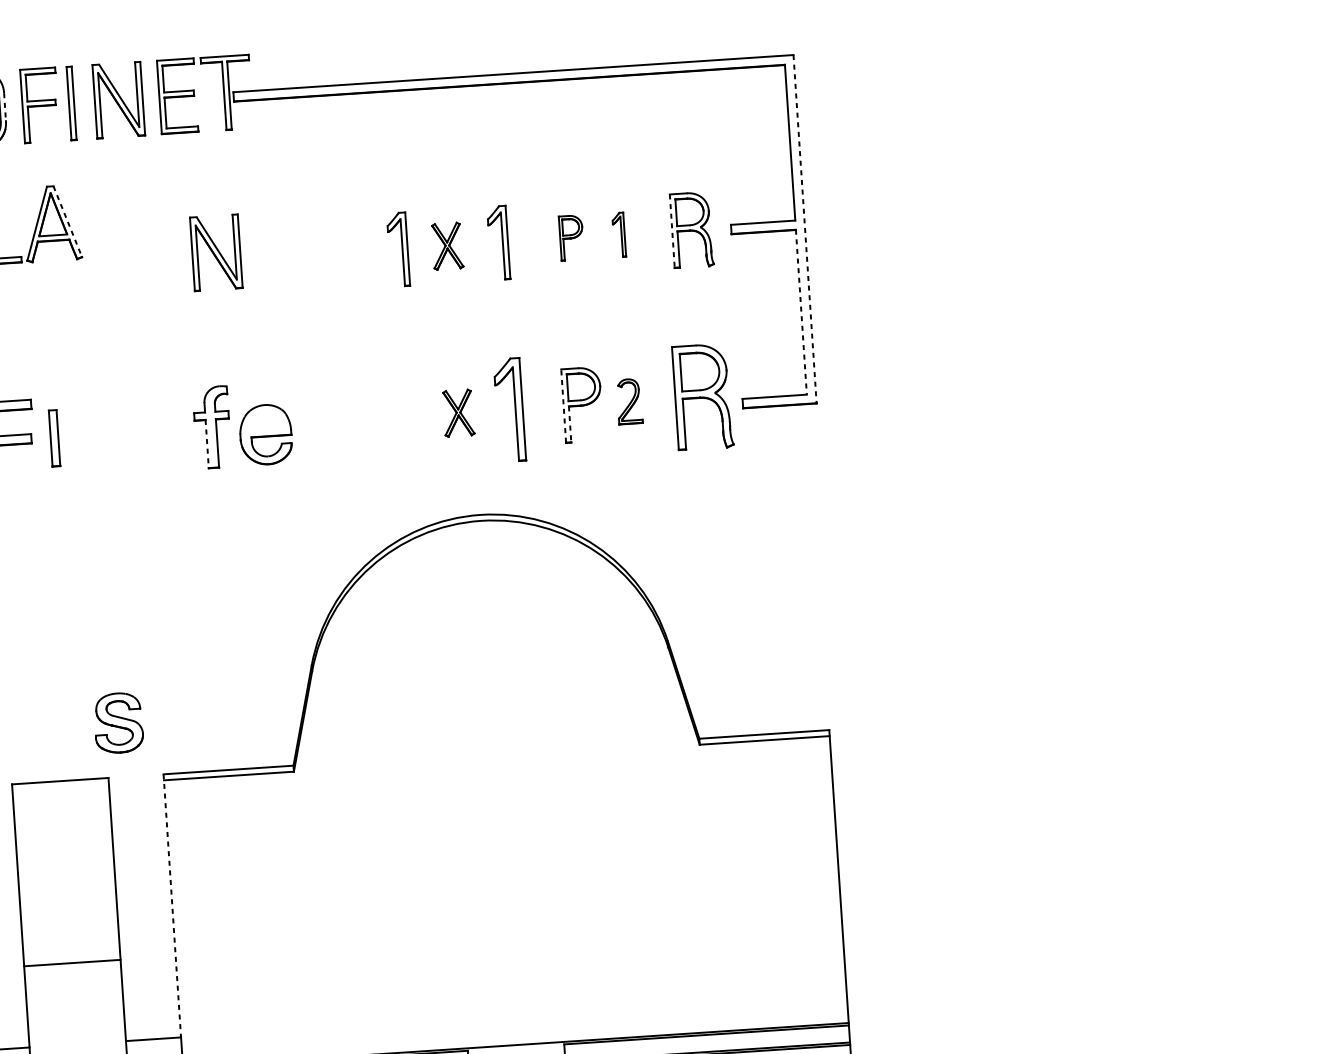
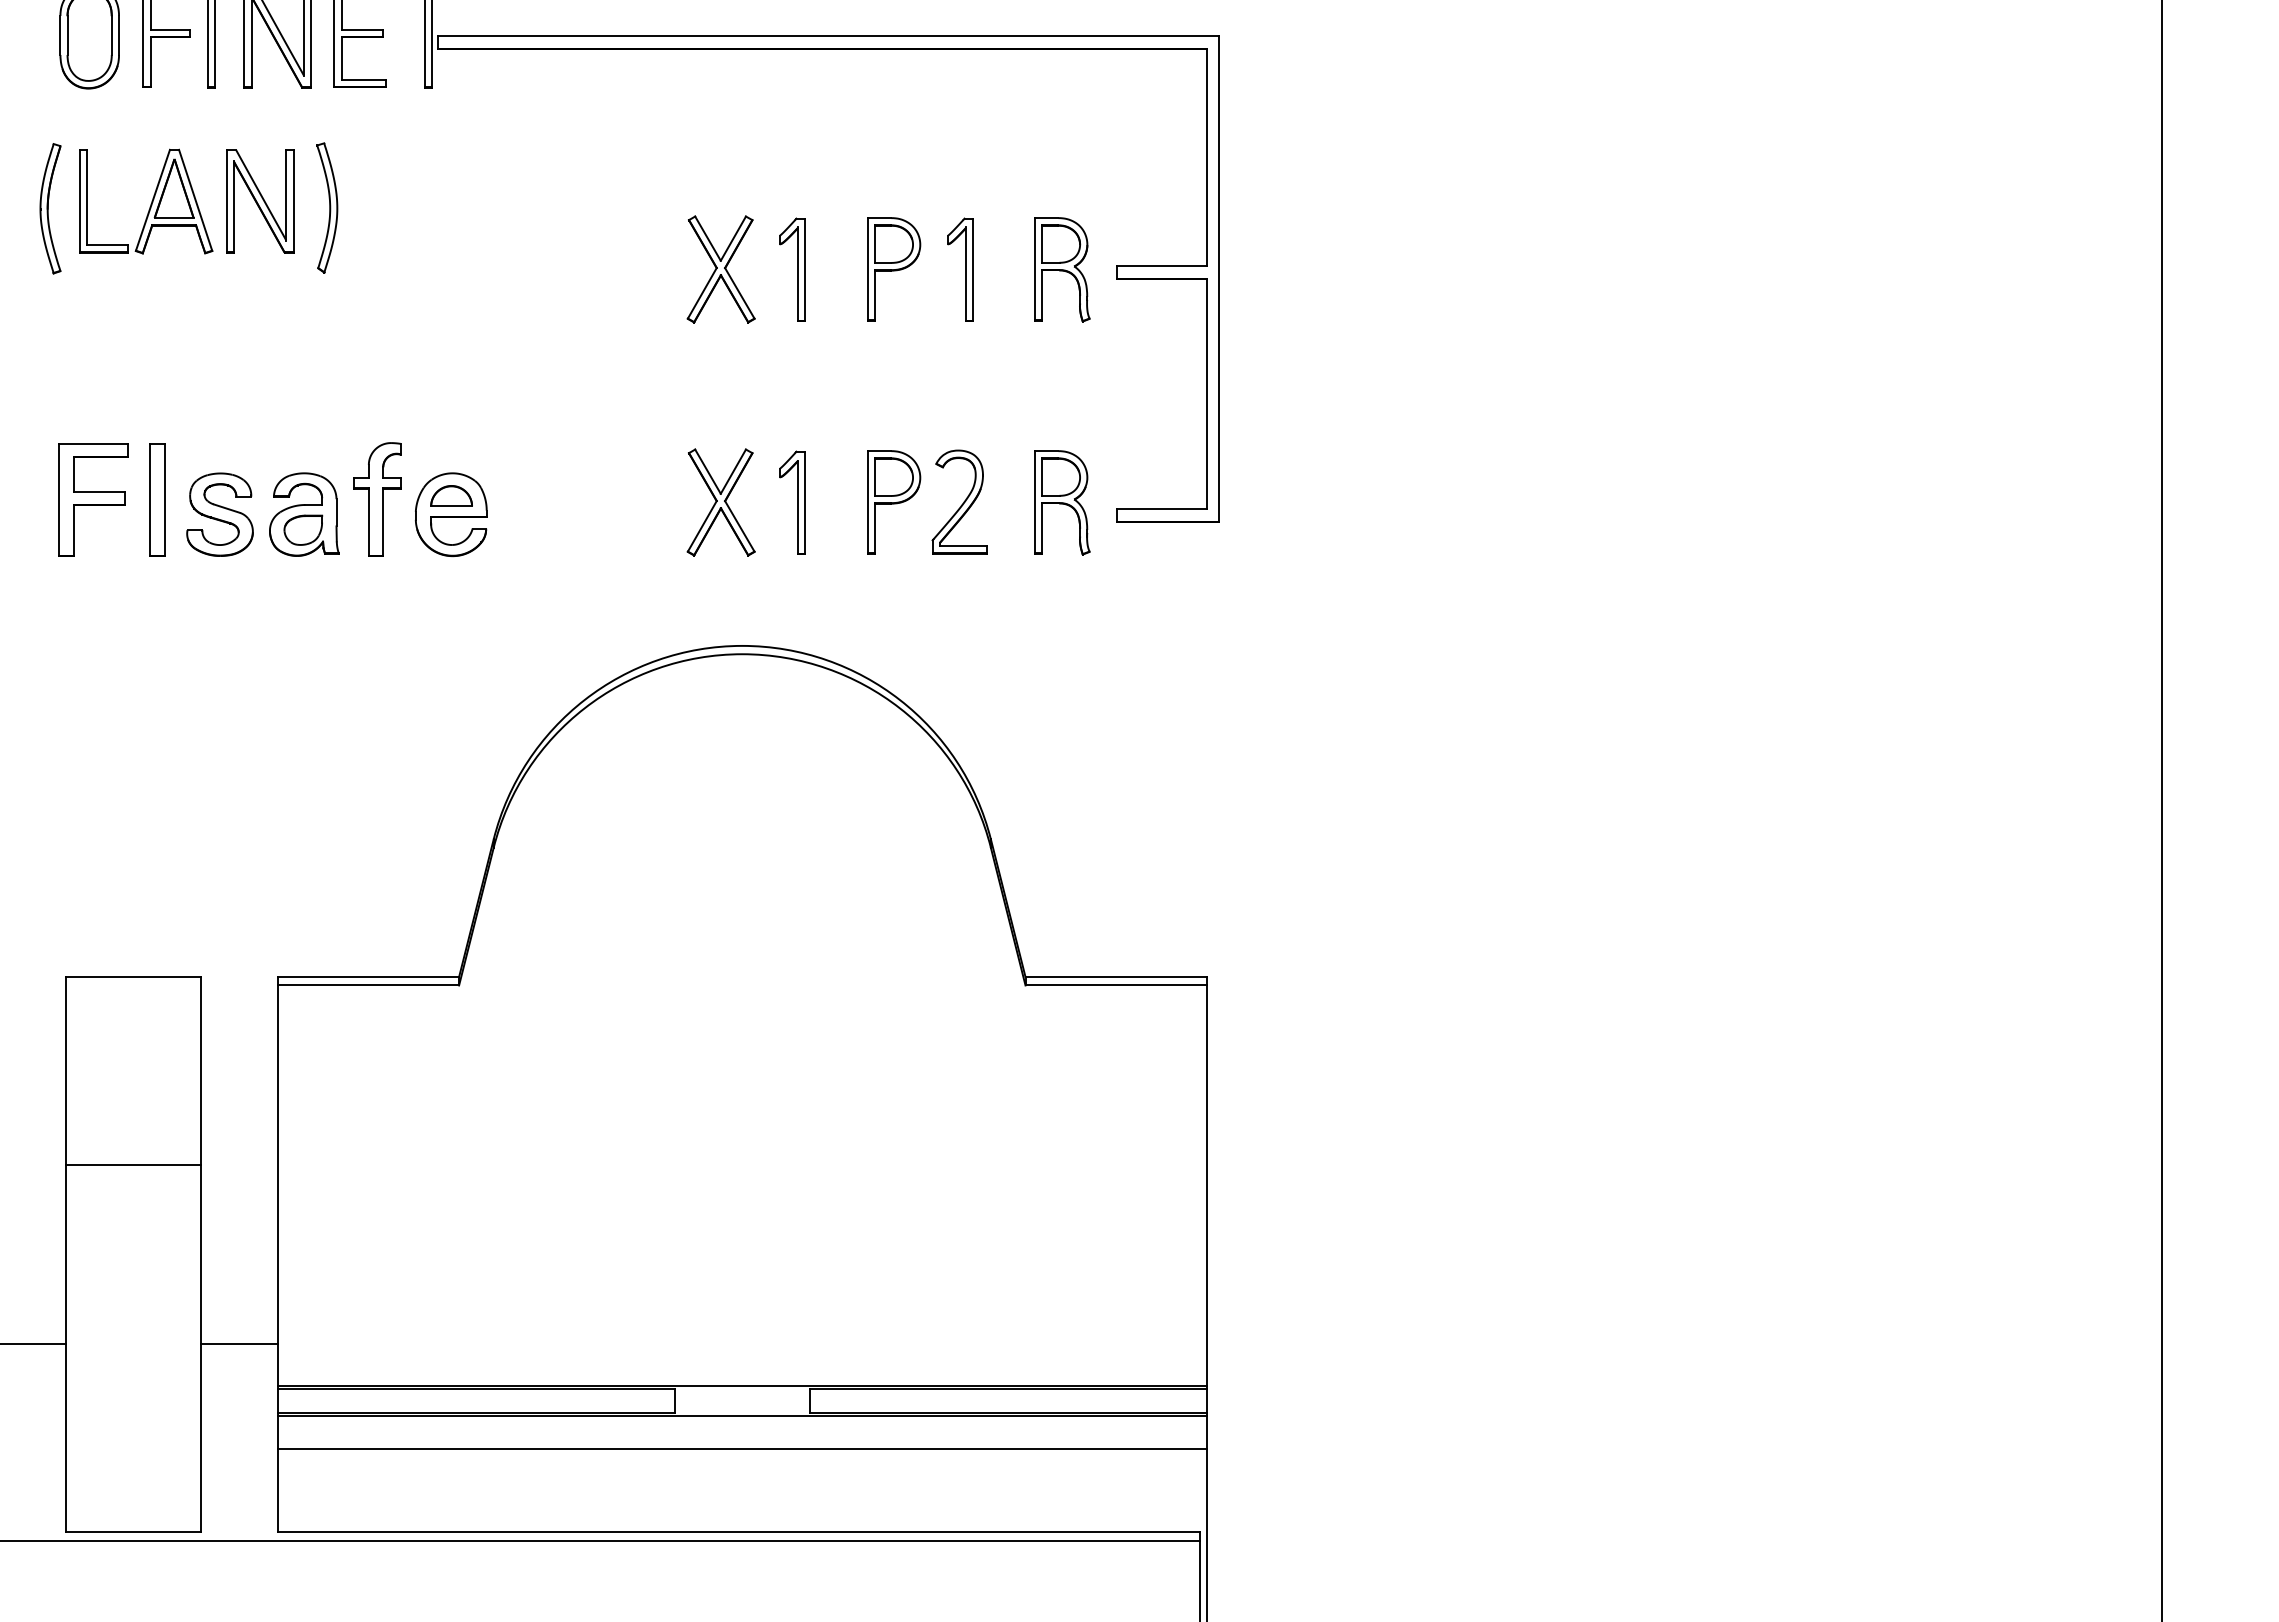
line: (5, 107) -> (119, 35), dashed -> solid
part: (162, 220) -> (327, 207), added
line: (67, 221) -> (195, 200), dashed -> solid
line: (805, 228) -> (1219, 278), dashed -> solid
line: (672, 231) -> (1034, 269), dashed -> solid
part: (619, 234) -> (960, 269), size x1.67
part: (571, 237) -> (894, 269), size x1.67
part: (447, 246) -> (720, 269), size x1.67
part: (398, 249) -> (652, 269), removed
part: (216, 252) -> (260, 201), moved
line: (801, 312) -> (1206, 394), dashed -> solid
part: (703, 396) -> (1062, 502), size x0.71
part: (629, 401) -> (959, 501), size x1.67
line: (563, 405) -> (867, 501), dashed -> solid
part: (509, 409) -> (792, 502), size x0.71
part: (458, 413) -> (720, 502), size x1.67
part: (265, 420) -> (451, 495), added
line: (569, 424) -> (874, 528), dashed -> solid
part: (54, 437) -> (157, 499), size x1.43
part: (160, 441) -> (304, 514), added
line: (206, 444) -> (368, 522), dashed -> solid
part: (118, 722) -> (219, 514), moved
line: (172, 905) -> (277, 1160), dashed -> solid
line: (72, 962) -> (133, 1164), moved

